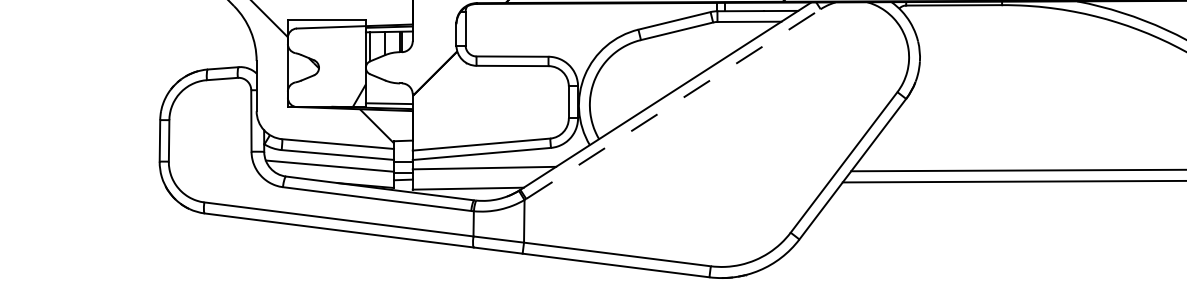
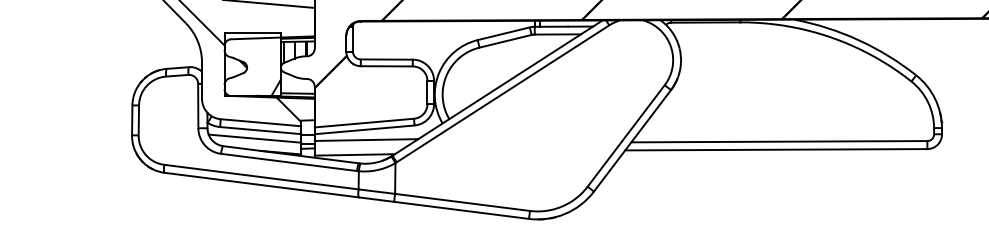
line: (674, 103) -> (503, 93), dashed -> solid

